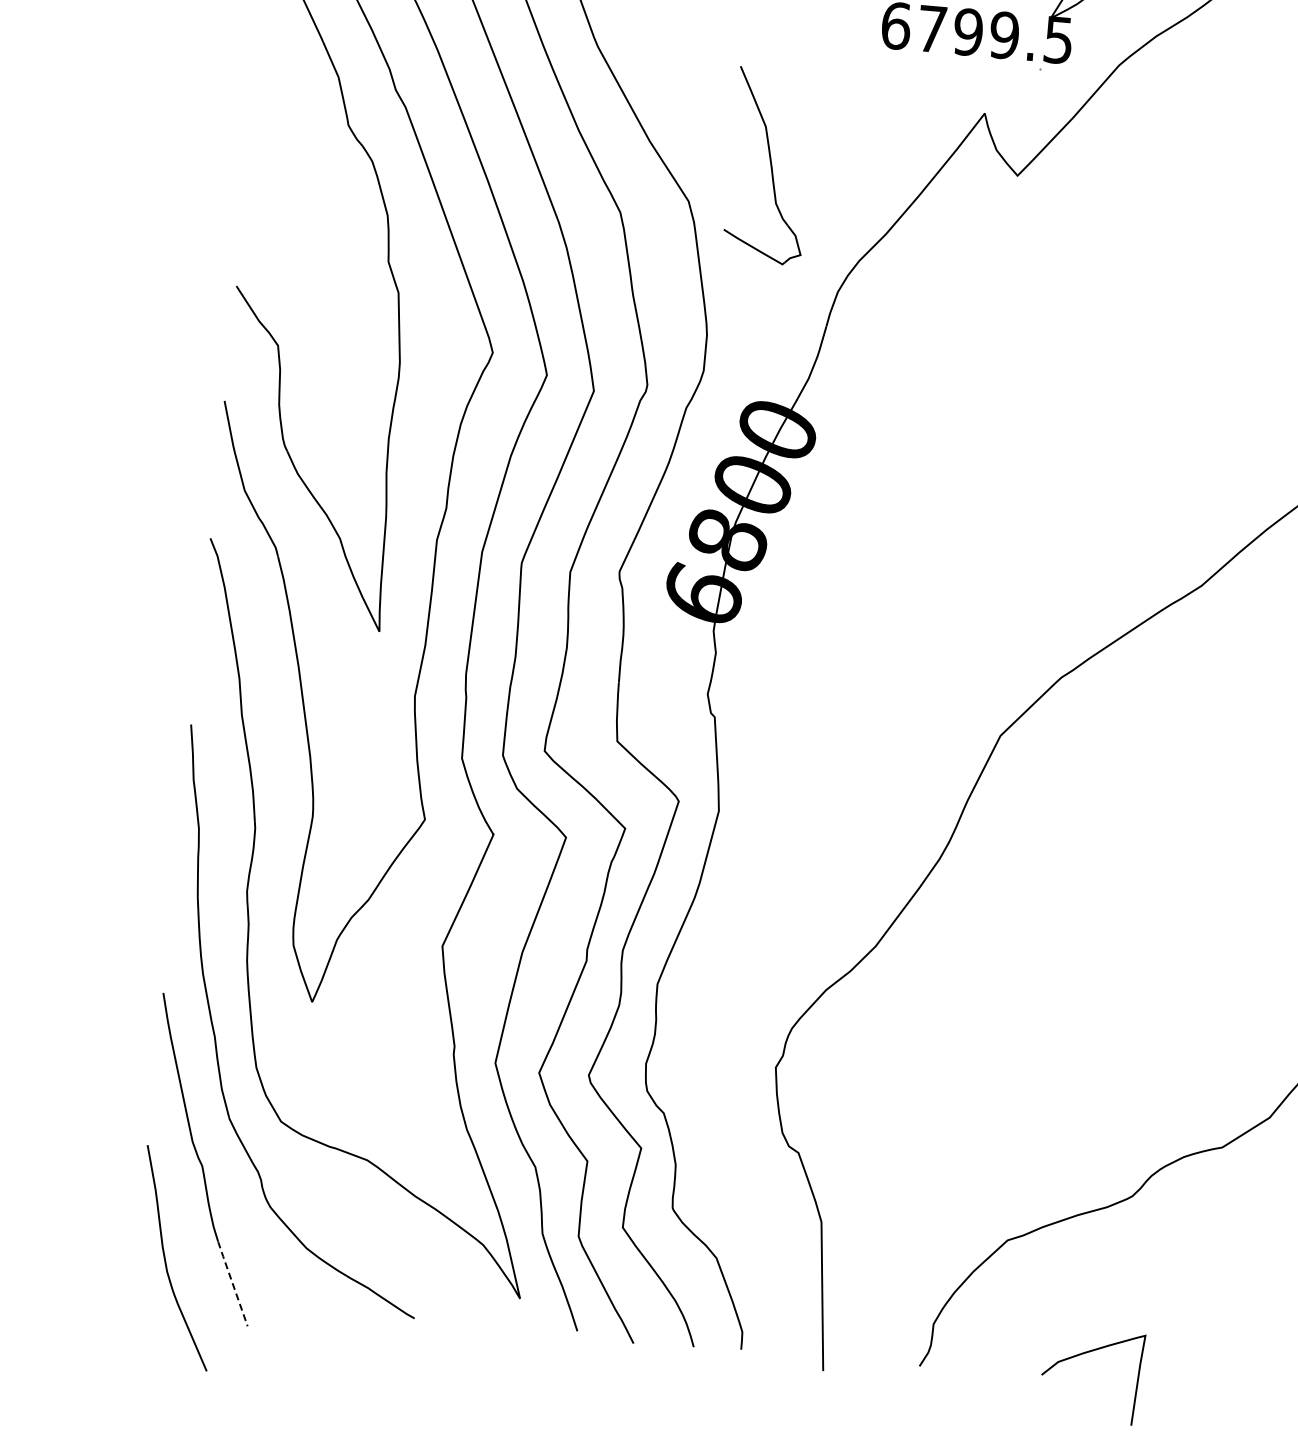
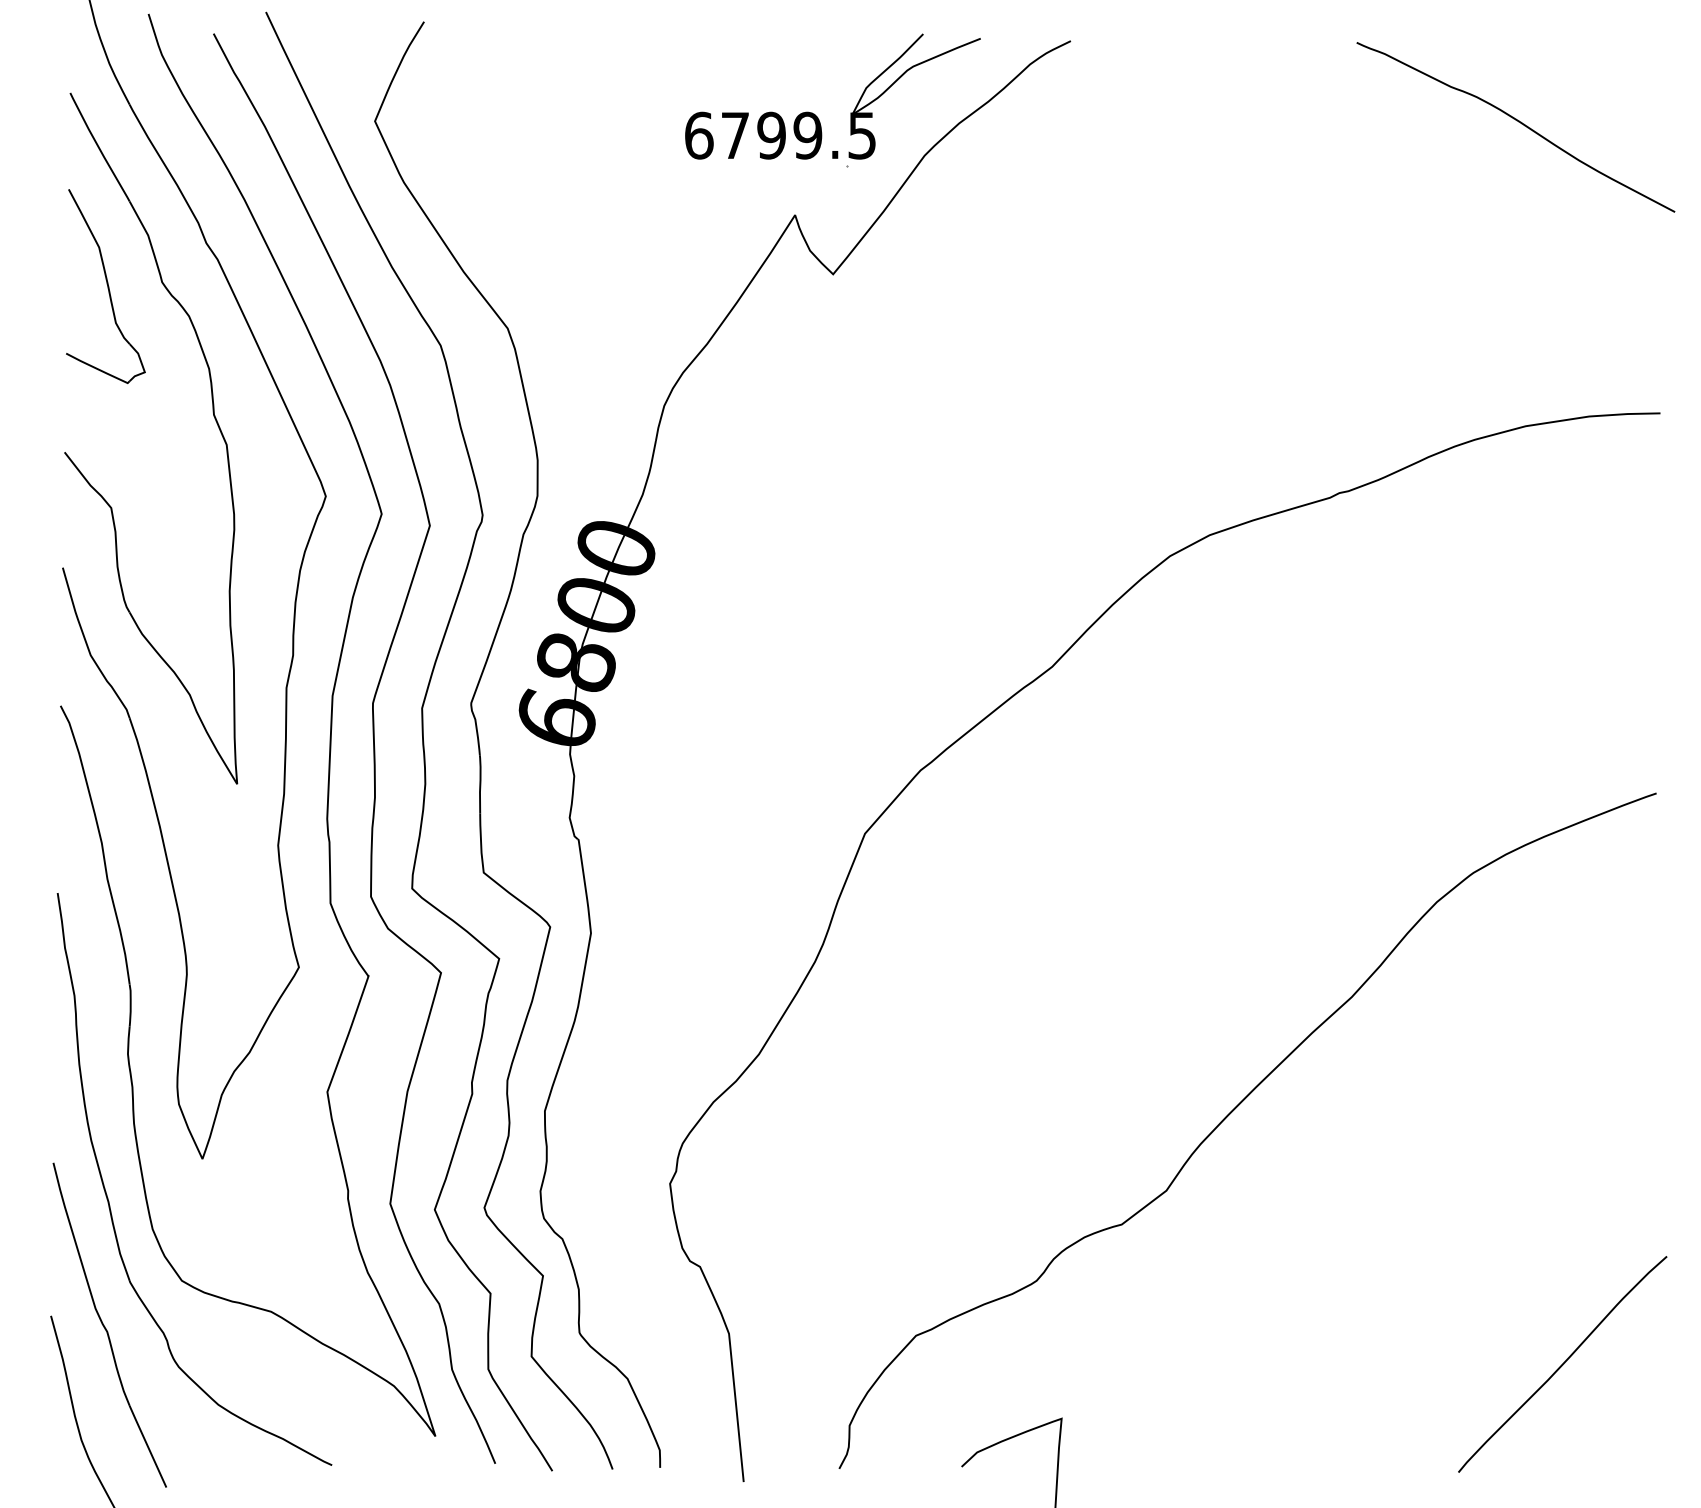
part: (768, 166) -> (105, 286), moved
line: (232, 1283) -> (147, 1446), dashed -> solid

